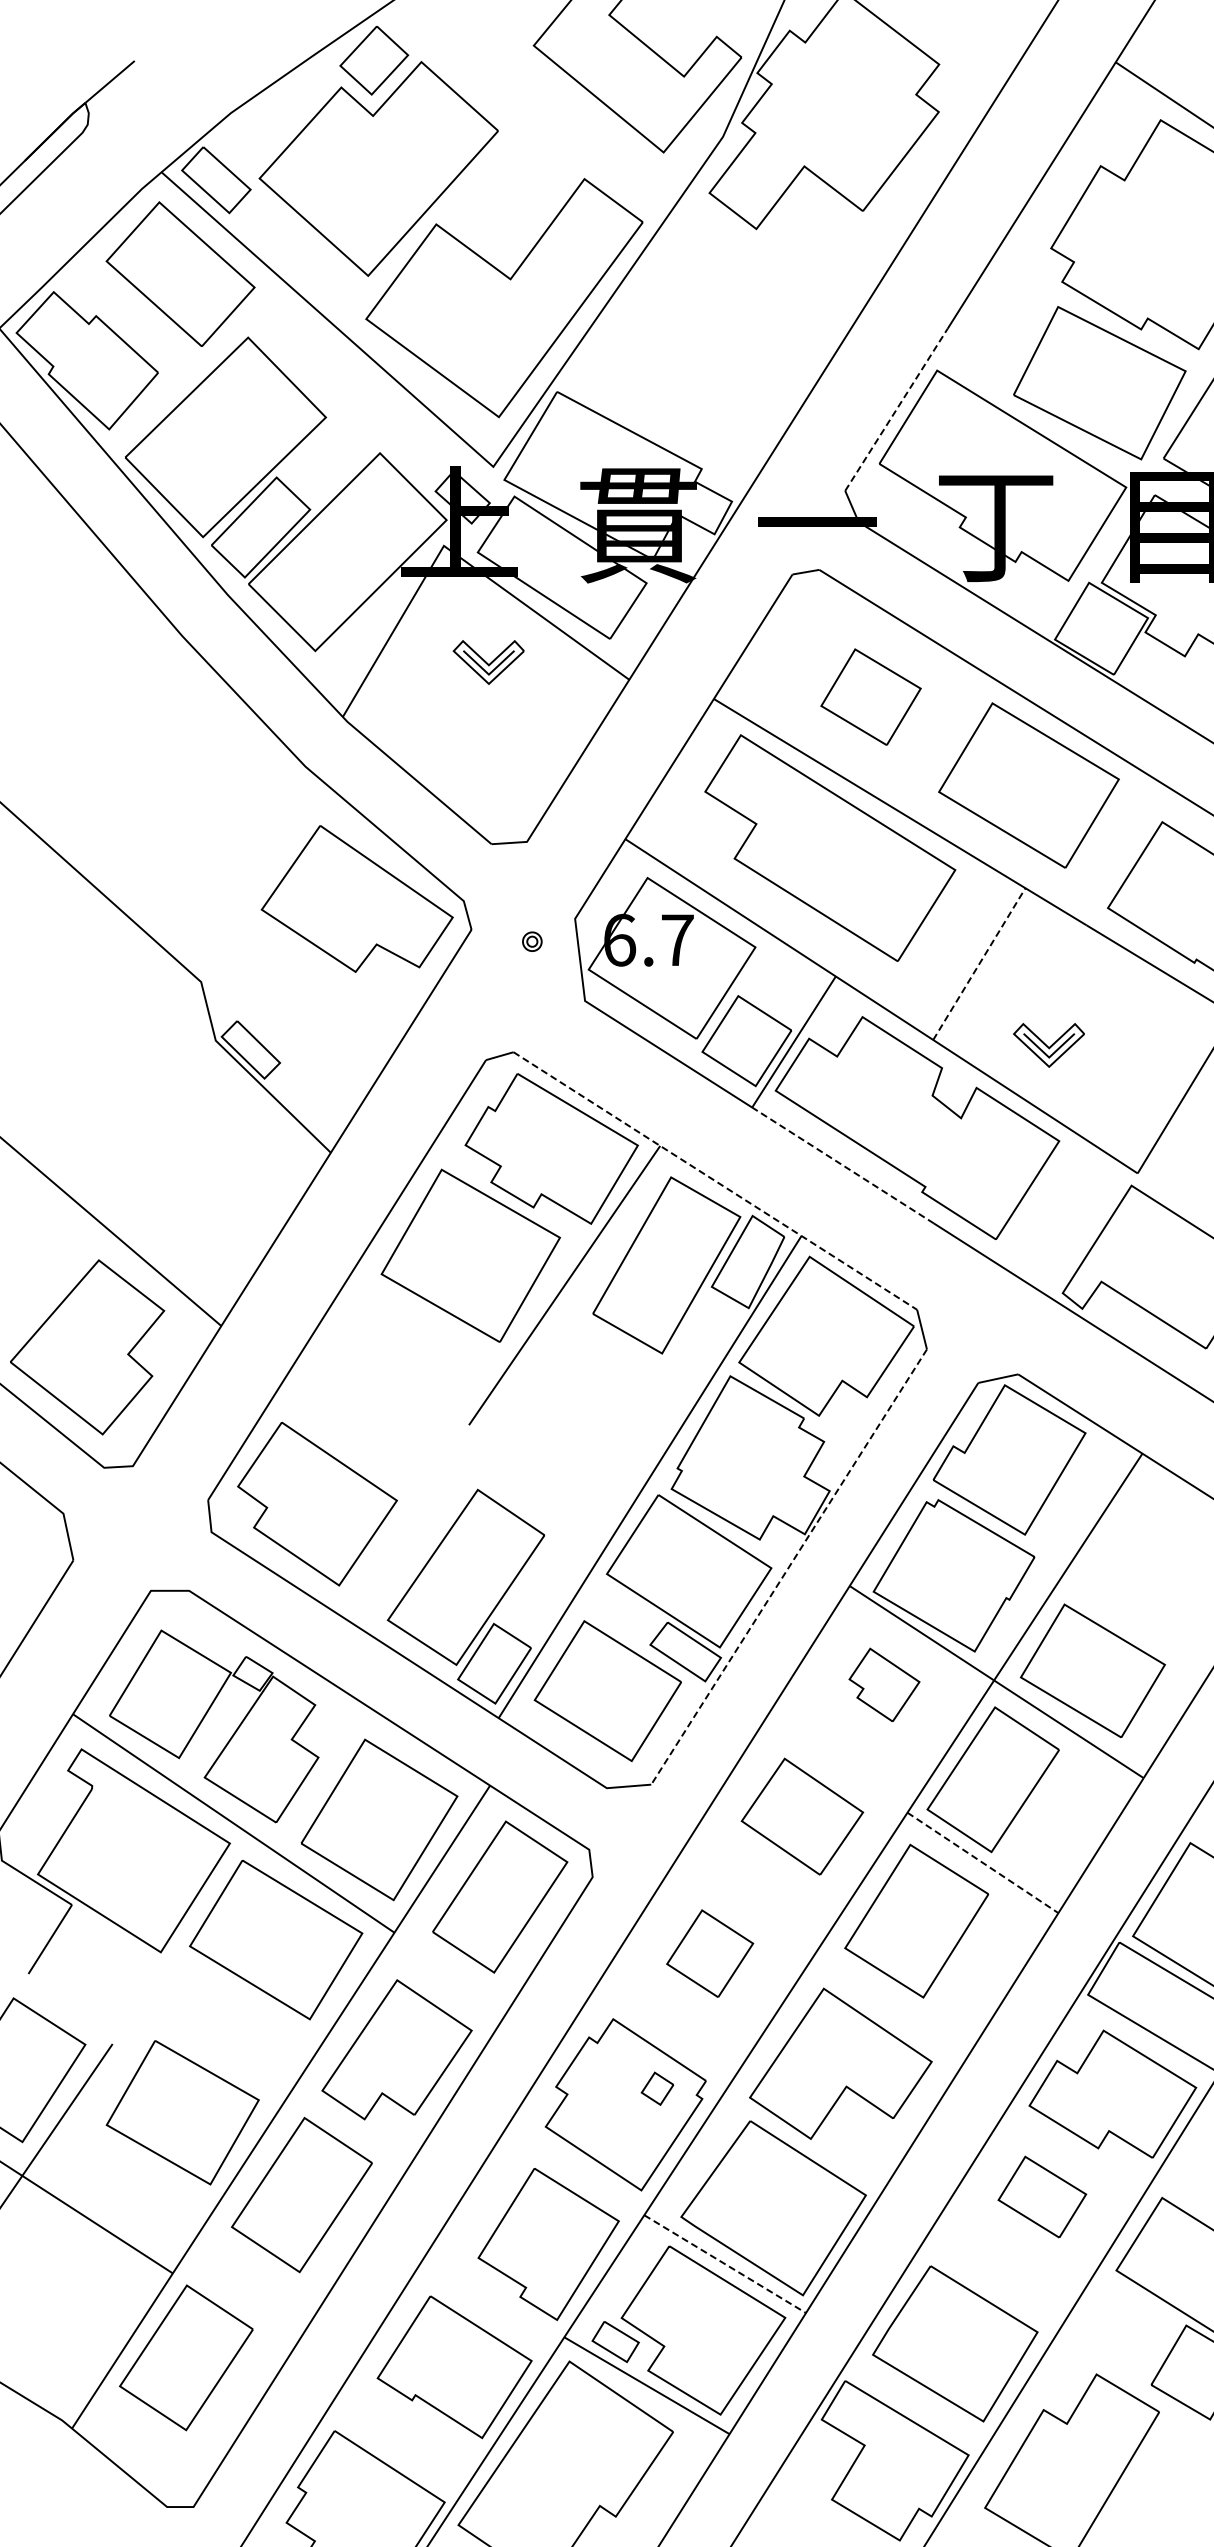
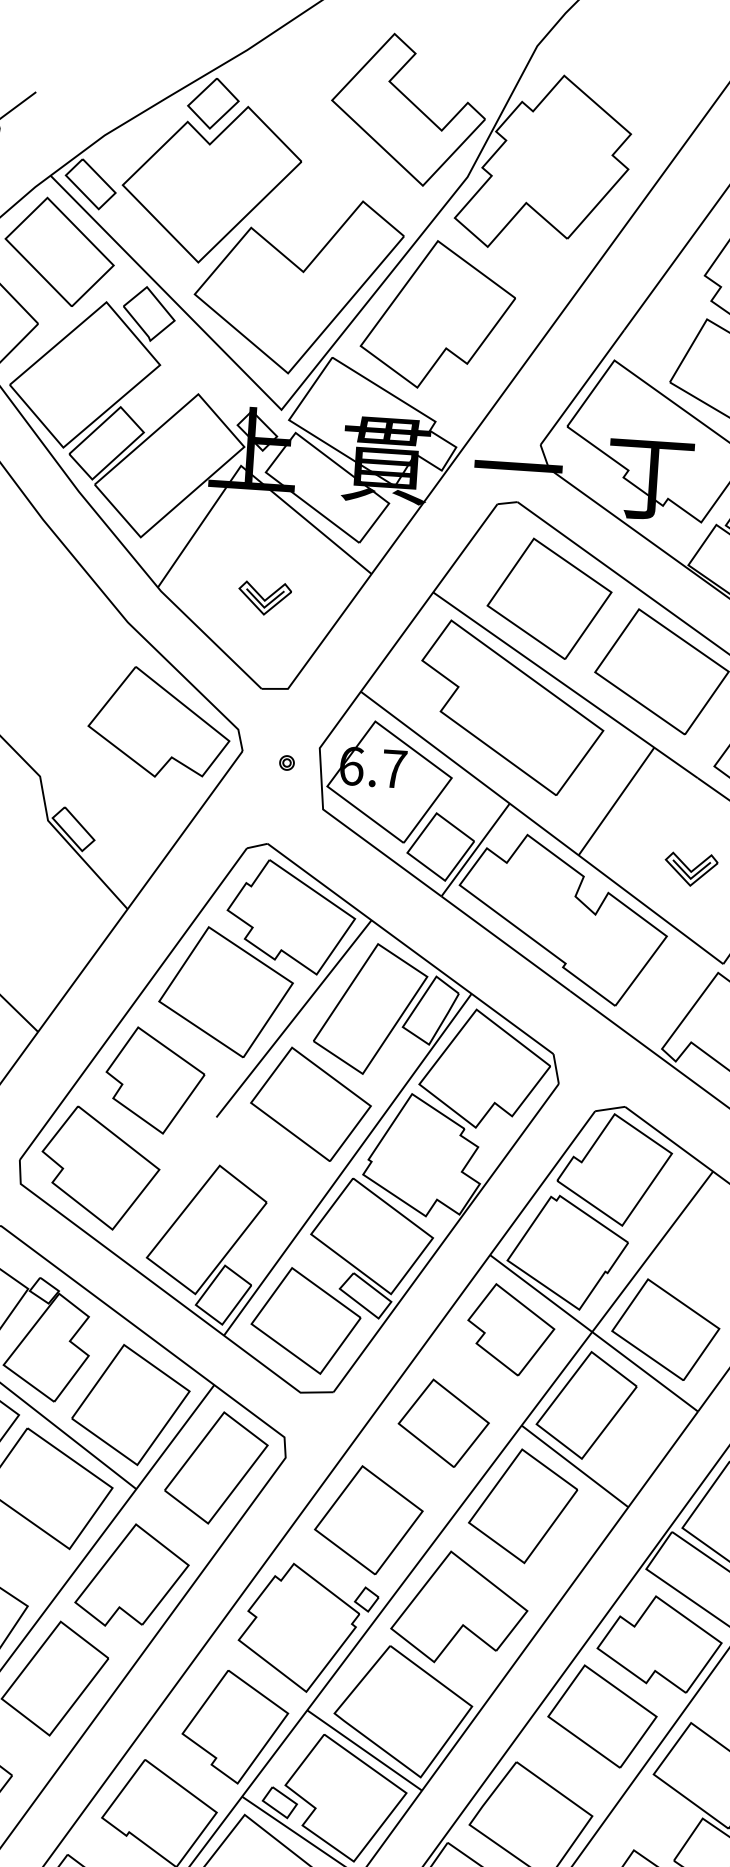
part: (695, 324) -> (438, 314), added
part: (306, 349) -> (149, 313), added
line: (896, 409) -> (582, 387), dashed -> solid
part: (488, 662) -> (264, 598), moved
part: (870, 696) -> (549, 598), size x1.67
line: (979, 964) -> (616, 801), dashed -> solid
part: (1048, 1045) -> (690, 869), moved
line: (843, 1165) -> (506, 943), dashed -> solid
line: (715, 1181) -> (410, 949), dashed -> solid
part: (383, 1381) -> (155, 1080), added
part: (594, 1398) -> (310, 1103), added
line: (789, 1567) -> (446, 1238), dashed -> solid
part: (884, 1684) -> (510, 1329), size x1.67
line: (982, 1862) -> (574, 1466), dashed -> solid
part: (709, 1953) -> (368, 1519), size x1.67
part: (657, 2088) -> (366, 1599), moved
part: (1042, 2196) -> (602, 1716), size x1.67
line: (725, 2264) -> (364, 1750), dashed -> solid

